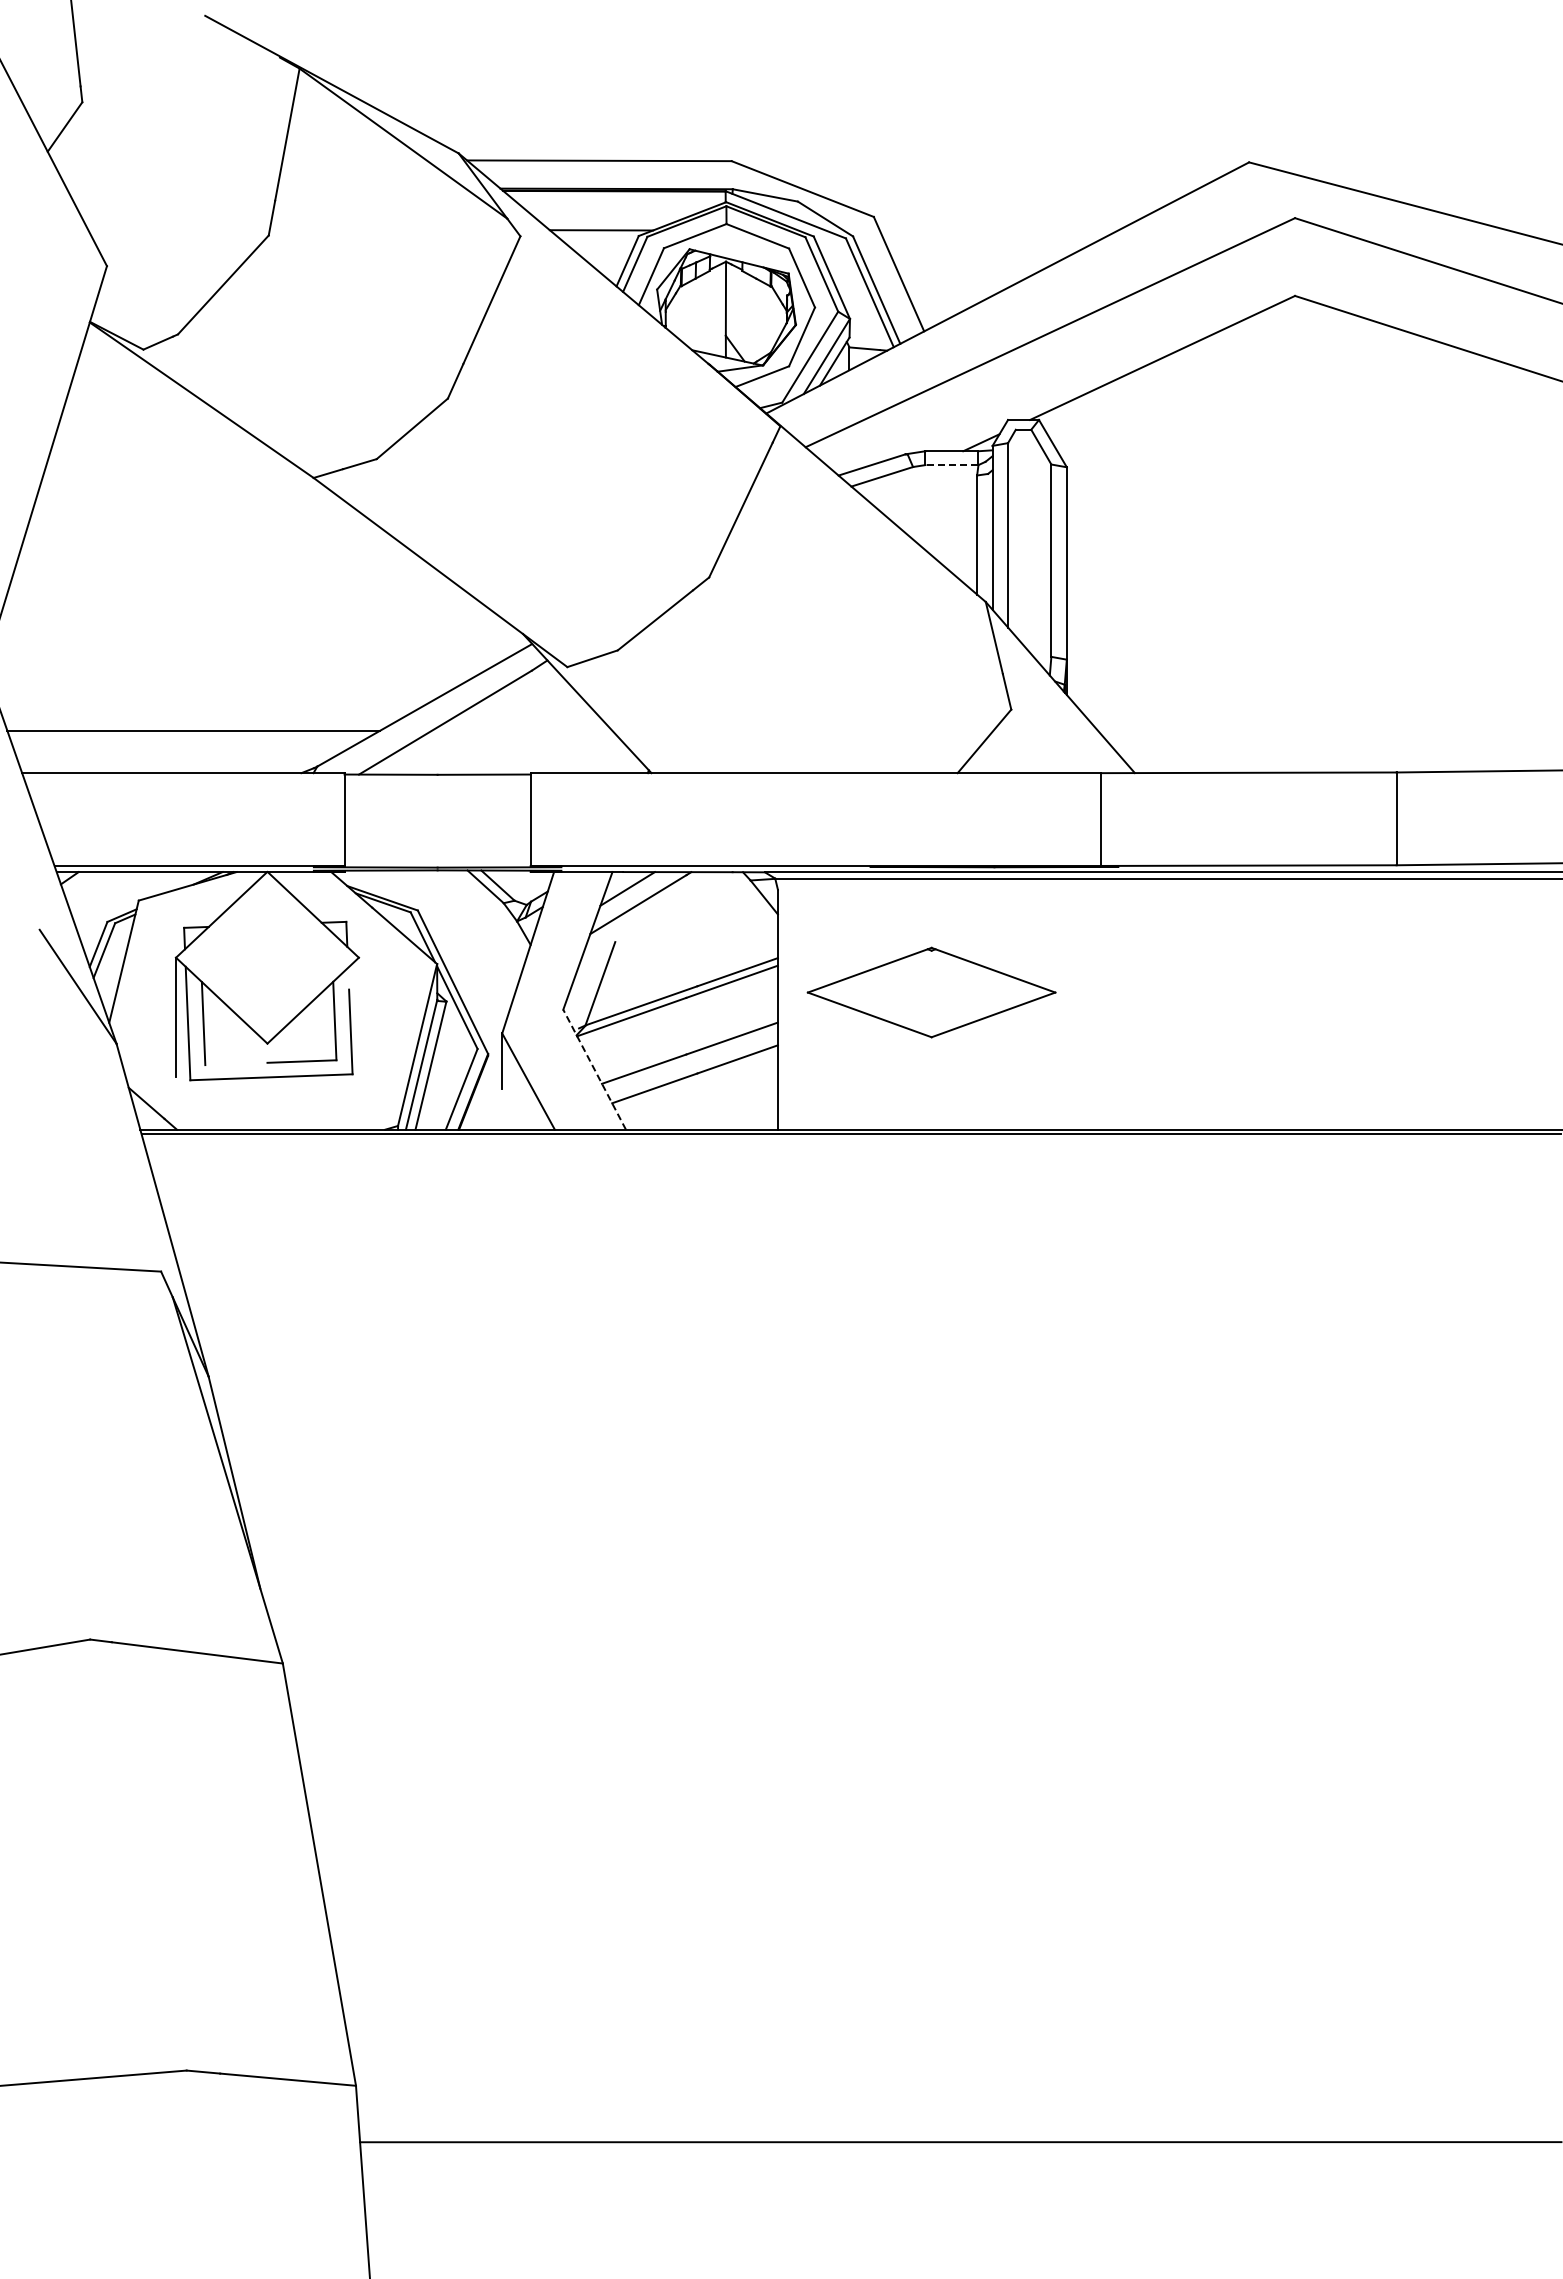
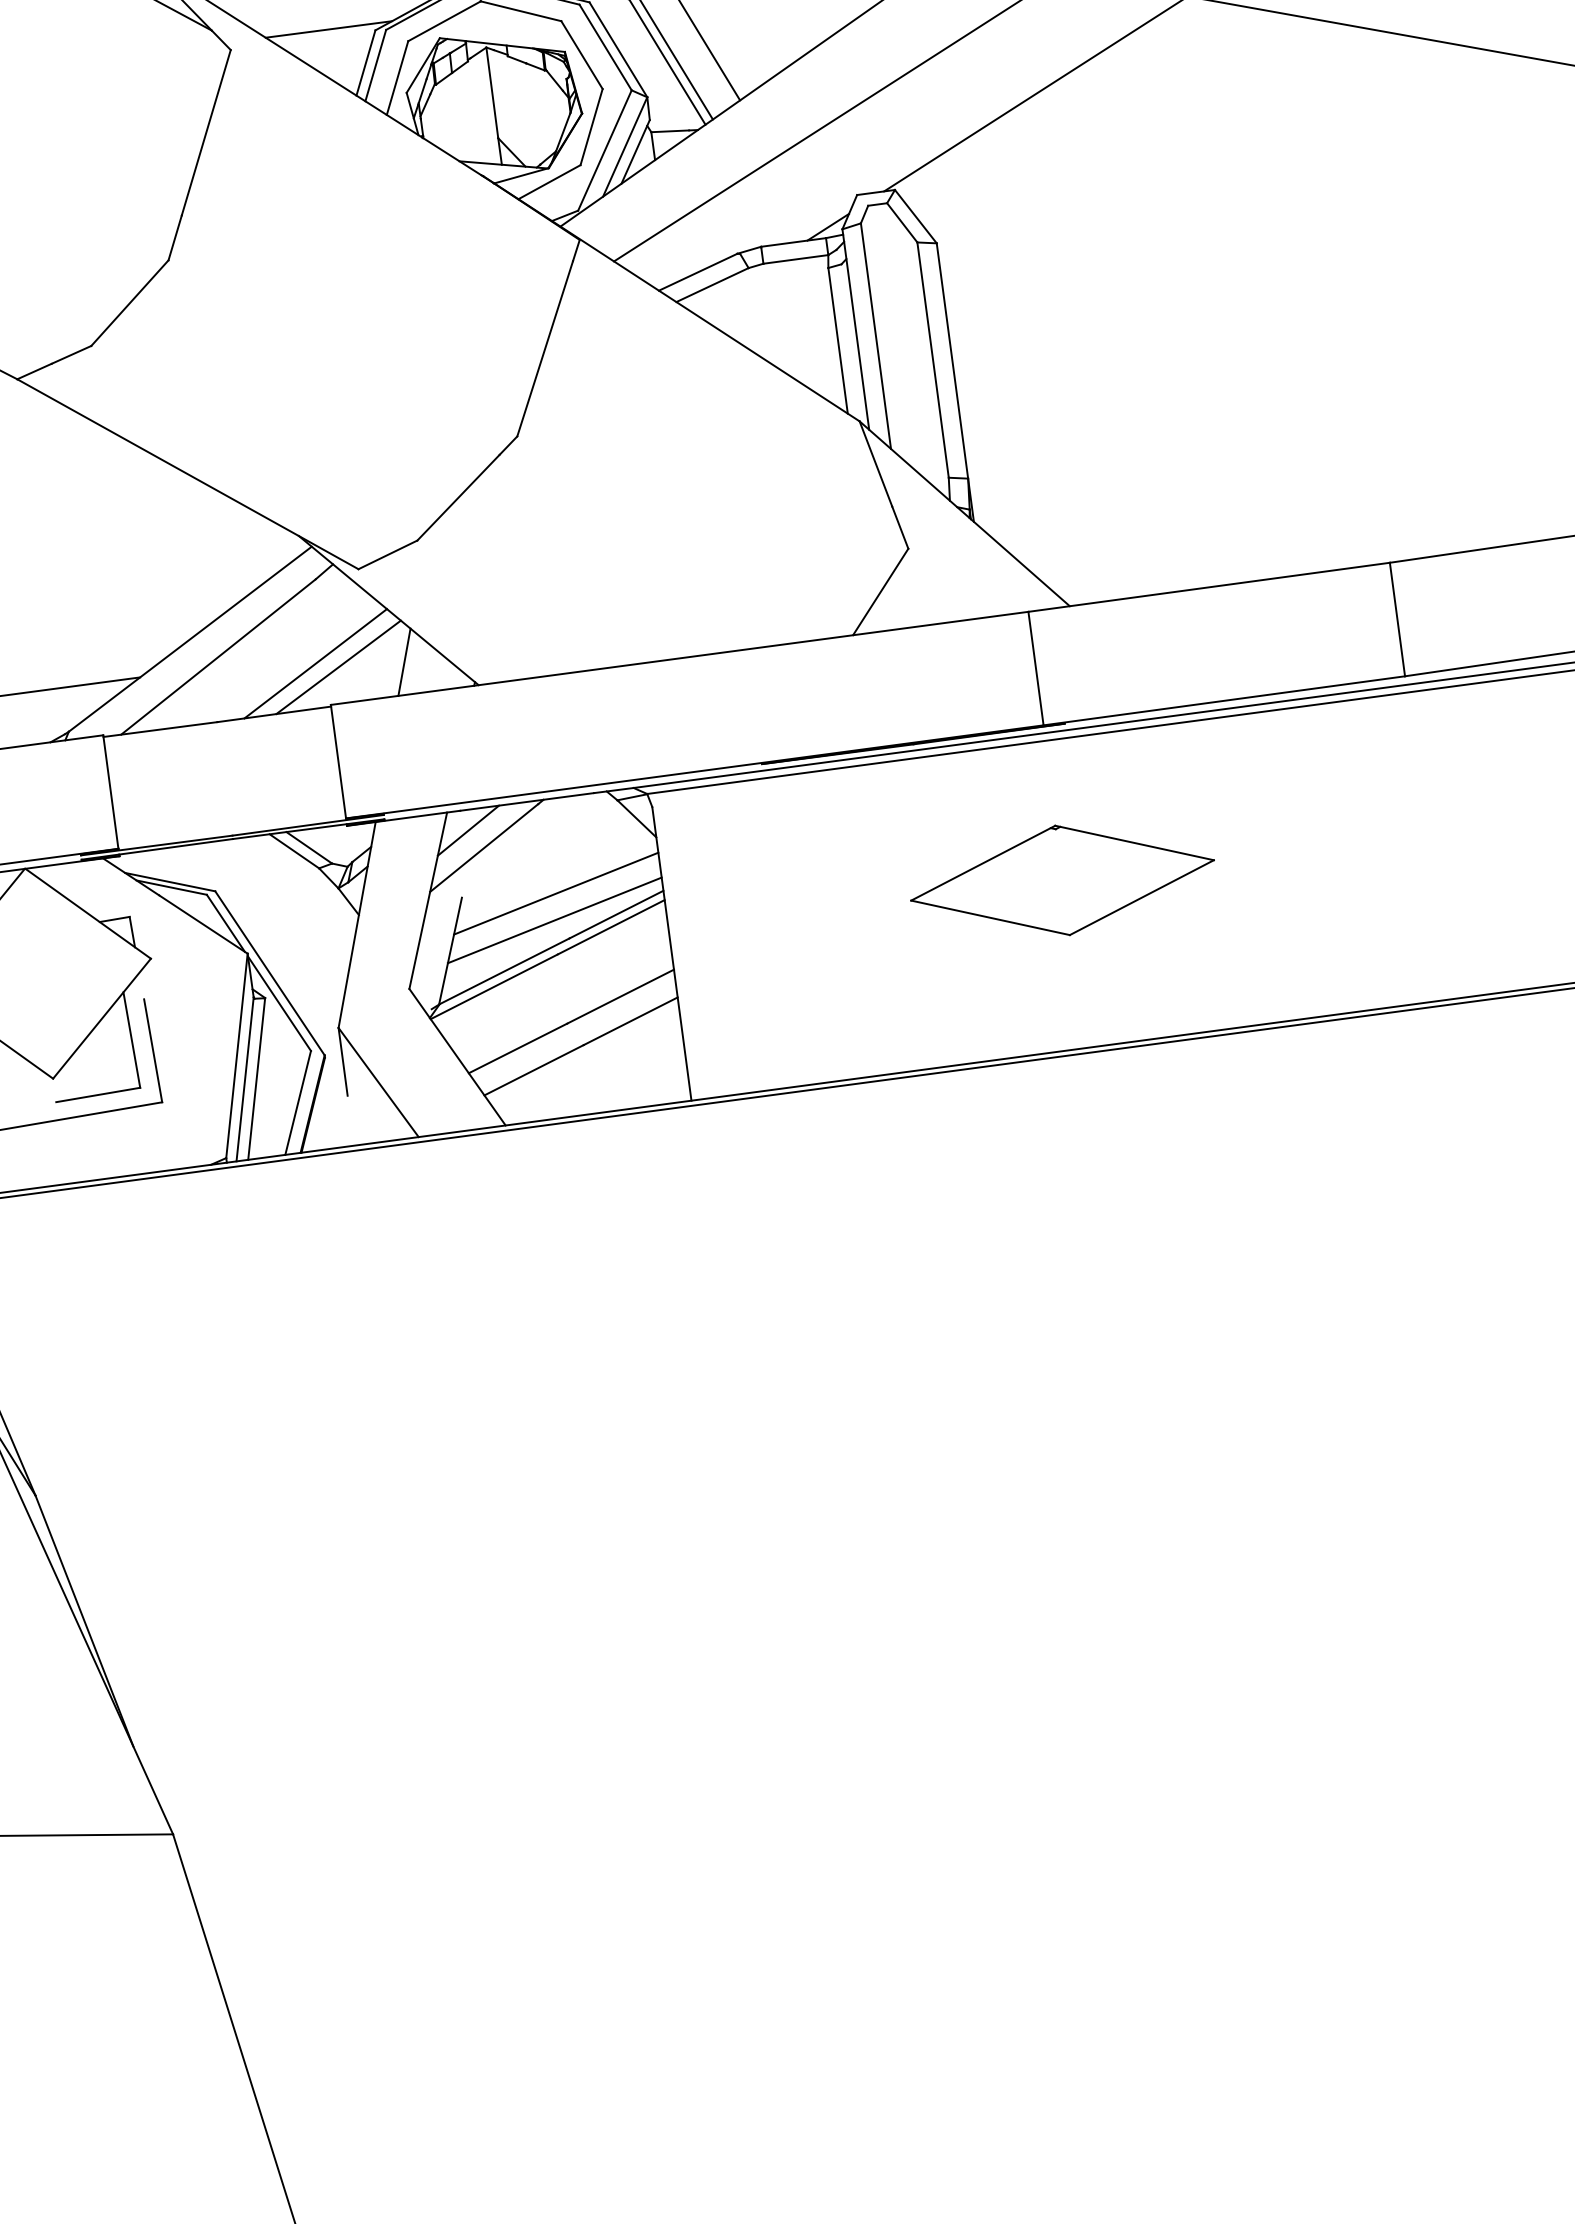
line: (951, 465) -> (795, 259), dashed -> solid
line: (522, 738) -> (315, 663), added
line: (540, 743) -> (338, 667), added
line: (593, 746) -> (403, 662), added
line: (691, 948) -> (556, 893), added
line: (687, 970) -> (554, 920), added
part: (931, 992) -> (1062, 880), moved
line: (594, 1069) -> (457, 1056), dashed -> solid

